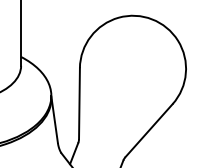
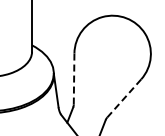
line: (80, 104) -> (74, 79), solid -> dashed
line: (149, 130) -> (124, 98), solid -> dashed

